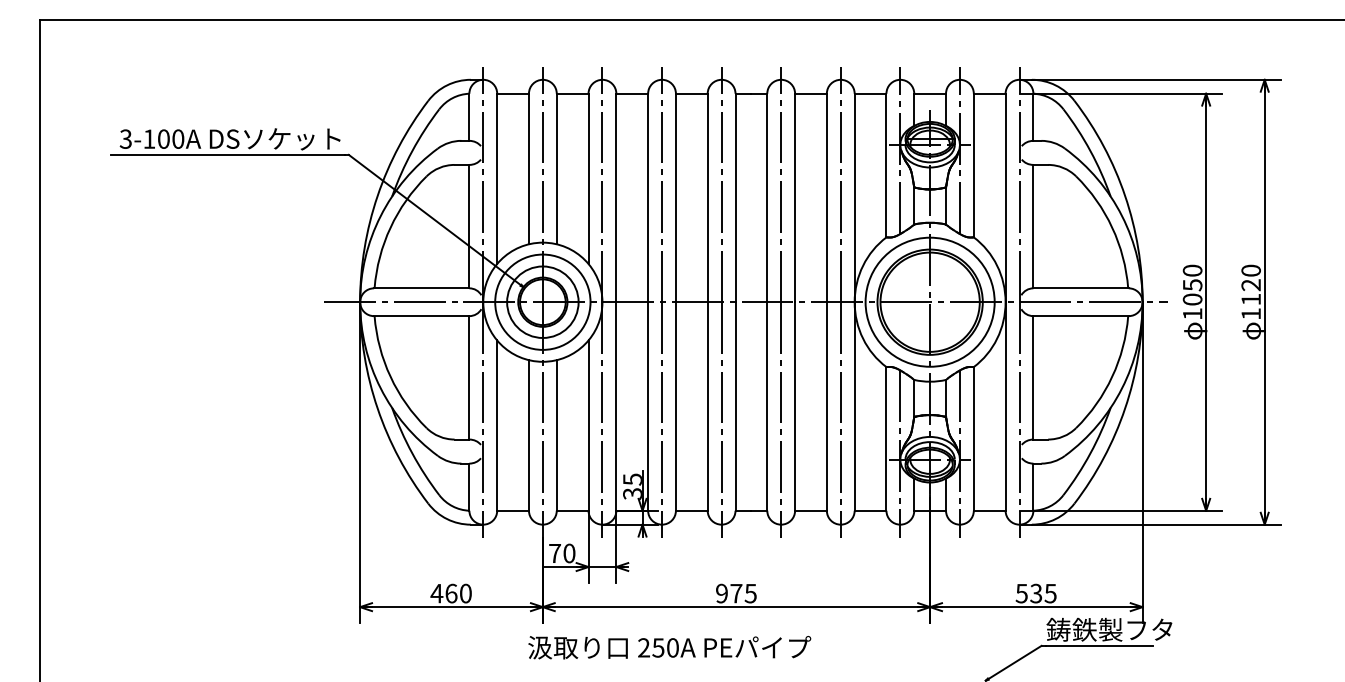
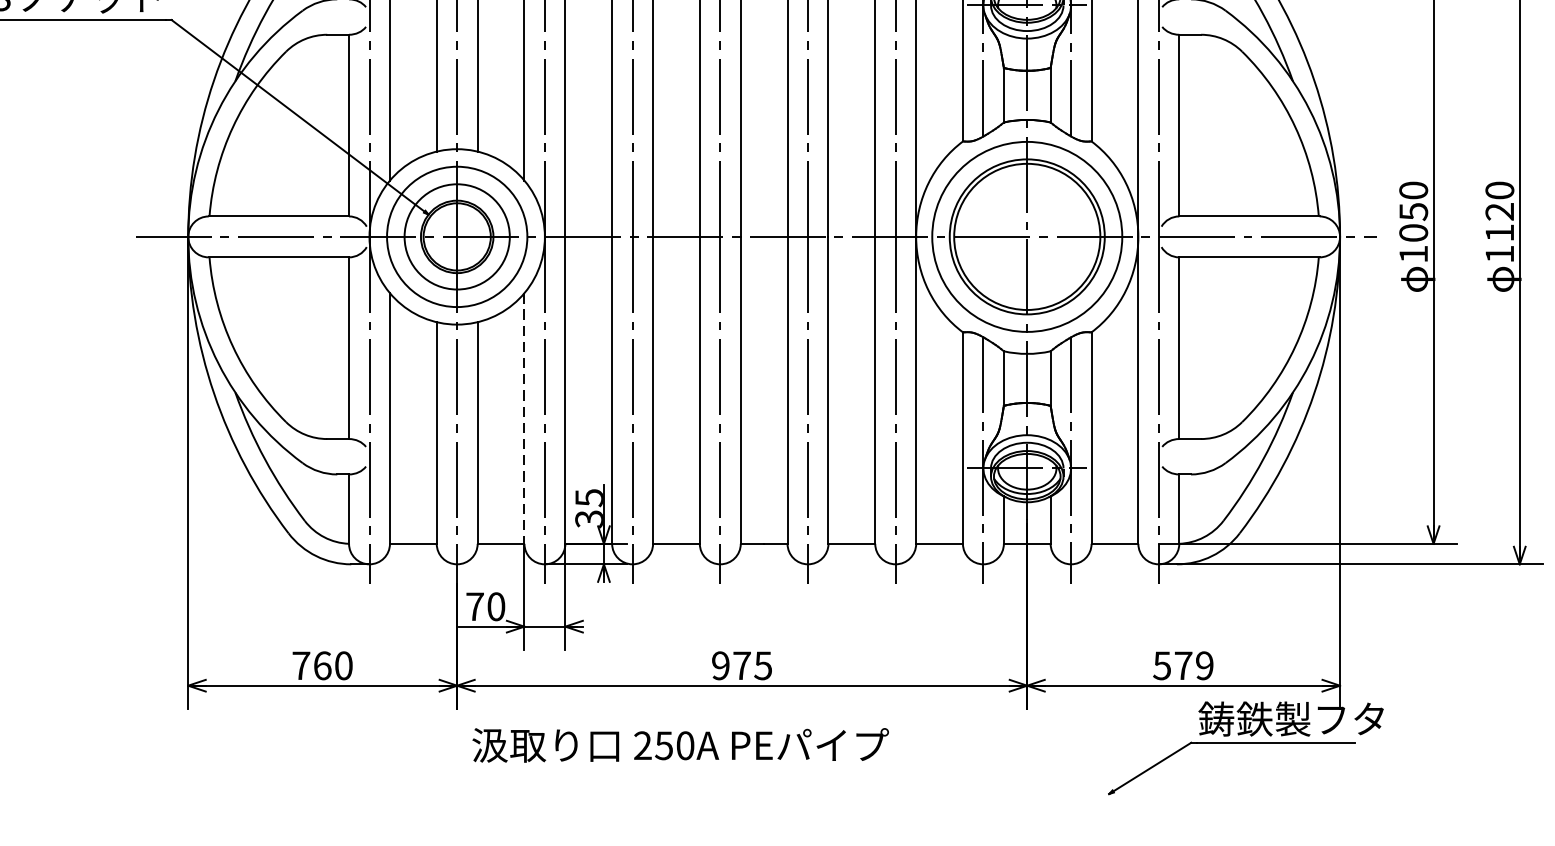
line: (588, 426) -> (524, 419), solid -> dashed
text: (436, 593) -> (300, 665), 460 -> 760
text: (1043, 593) -> (1194, 665), 535 -> 579
text: (669, 647) -> (680, 745), moved

